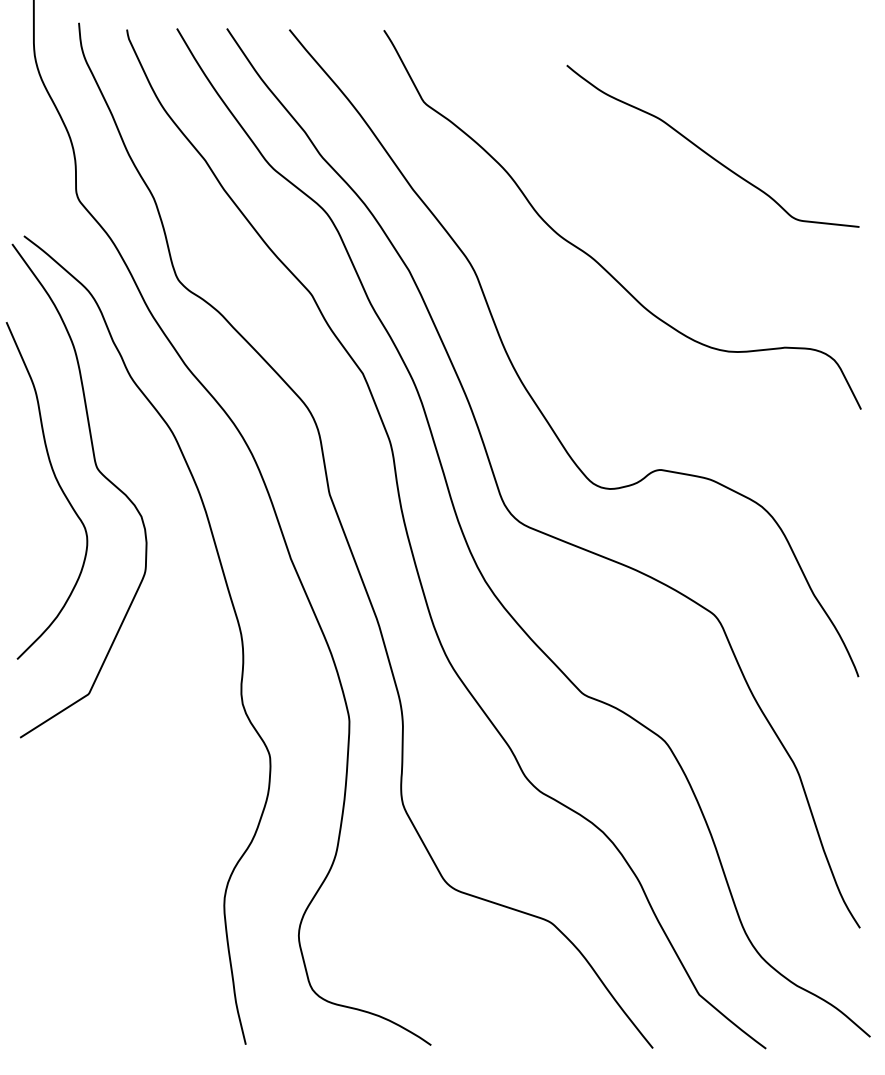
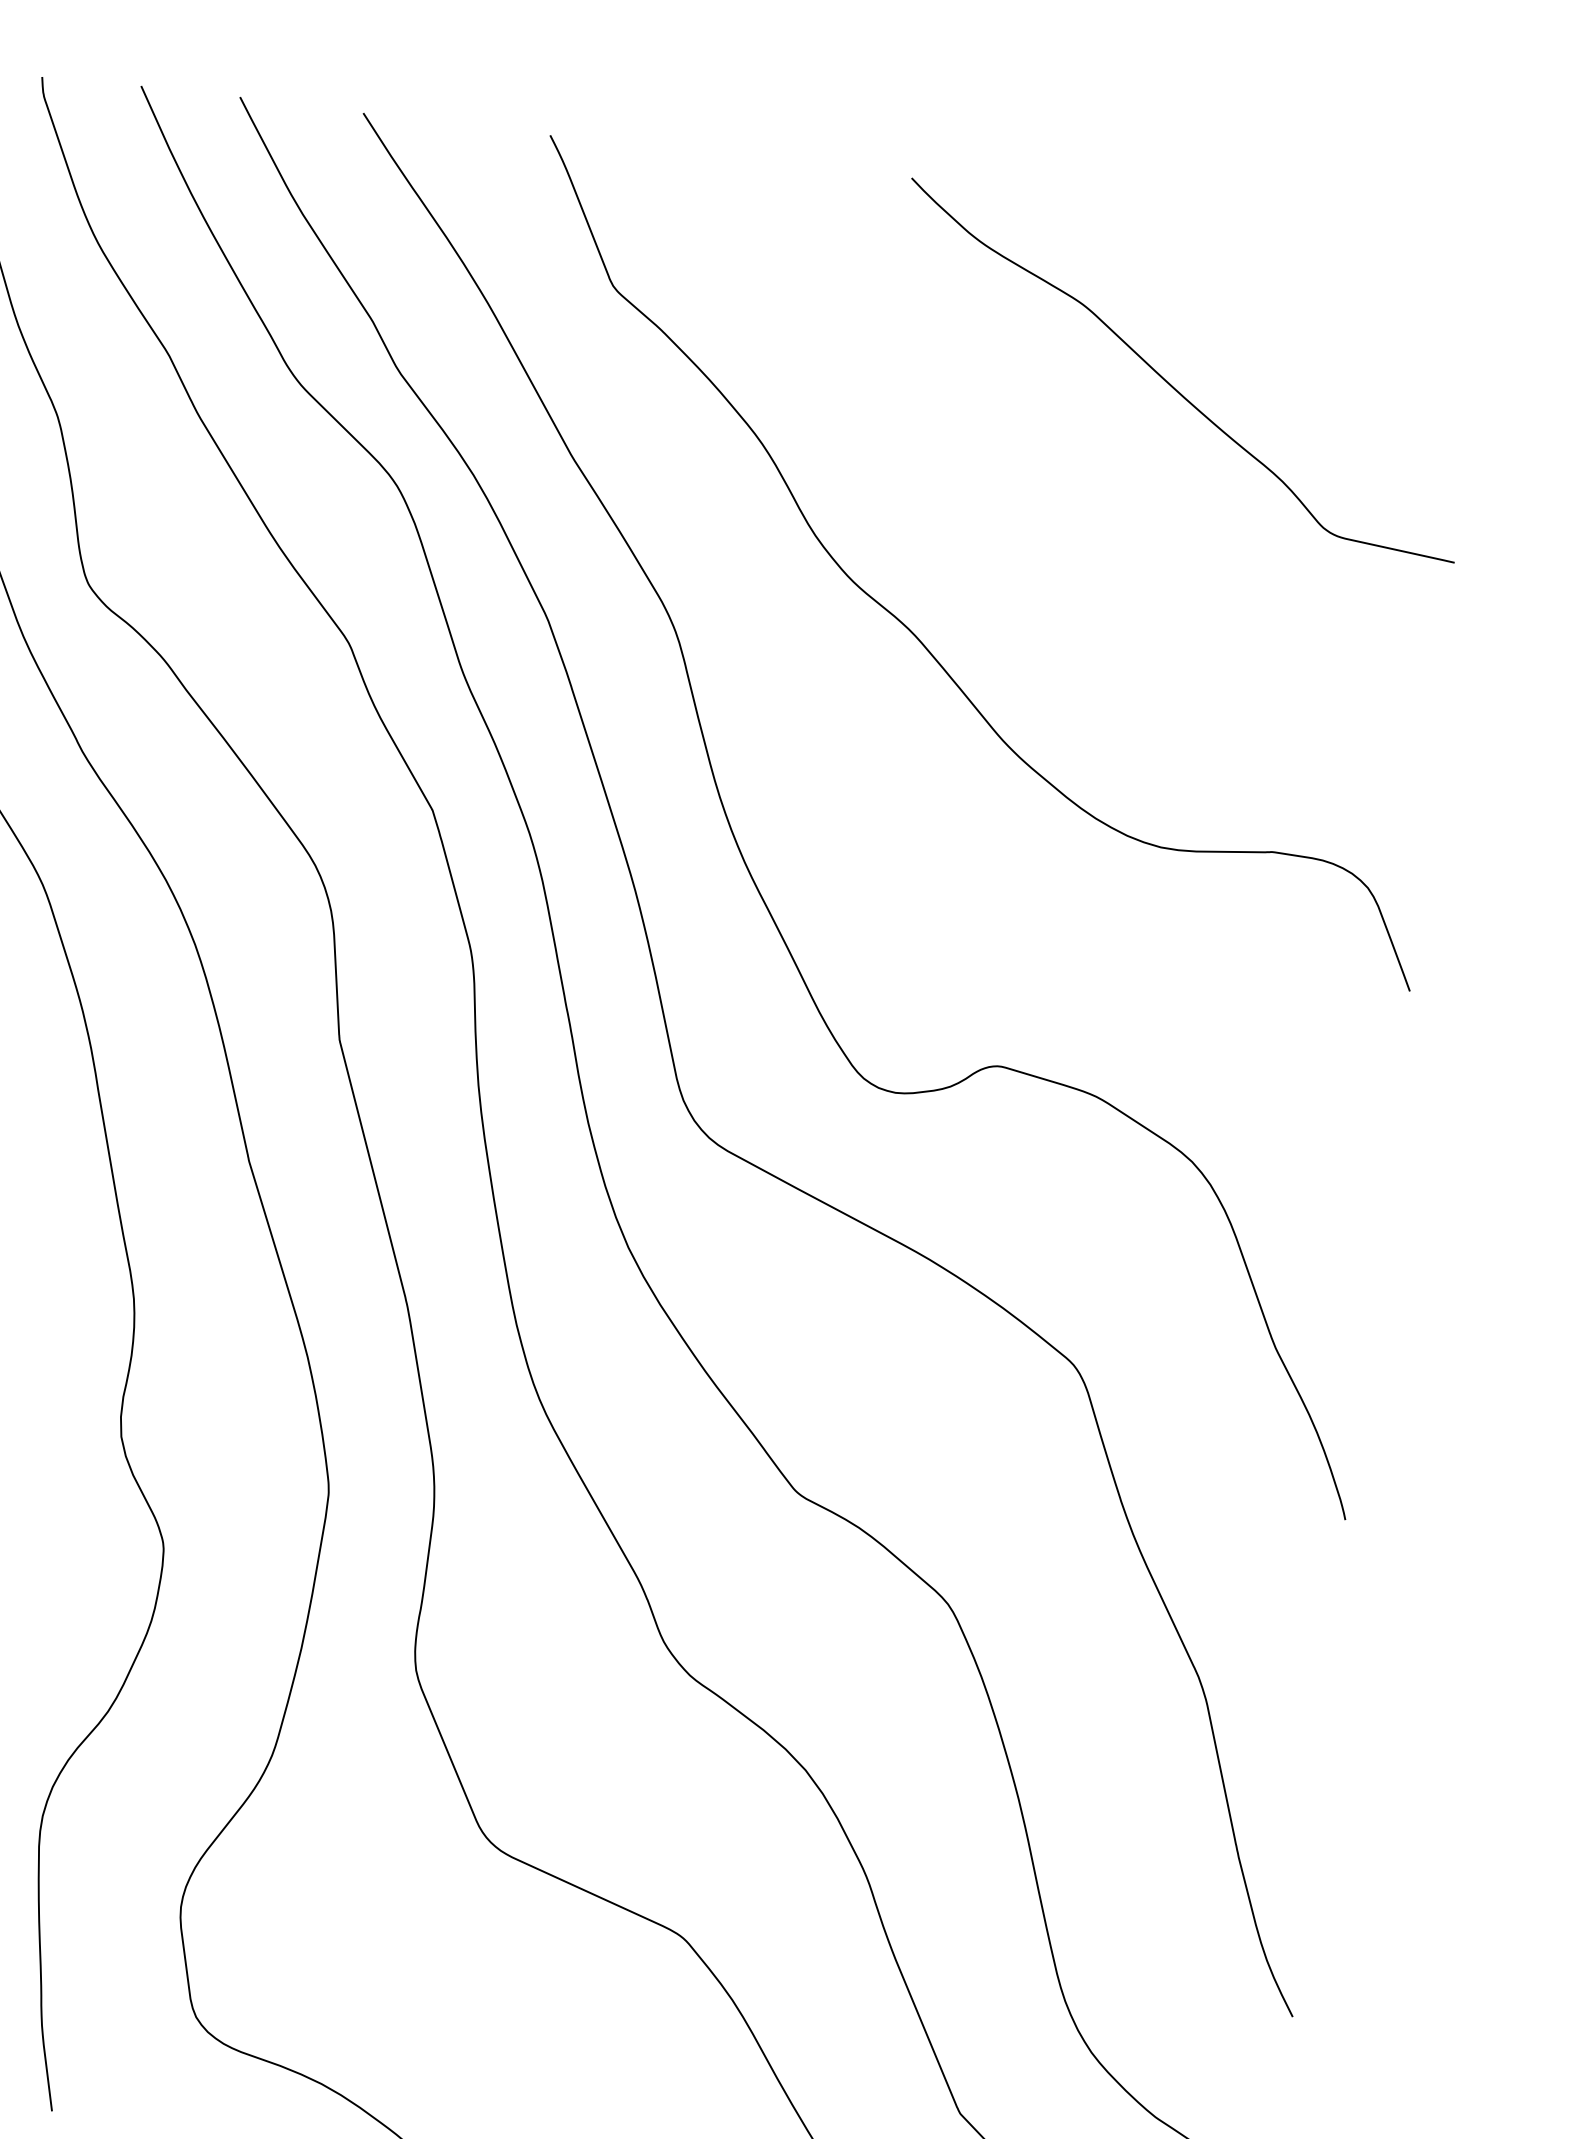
curve: (707, 152) -> (1170, 381), moved

